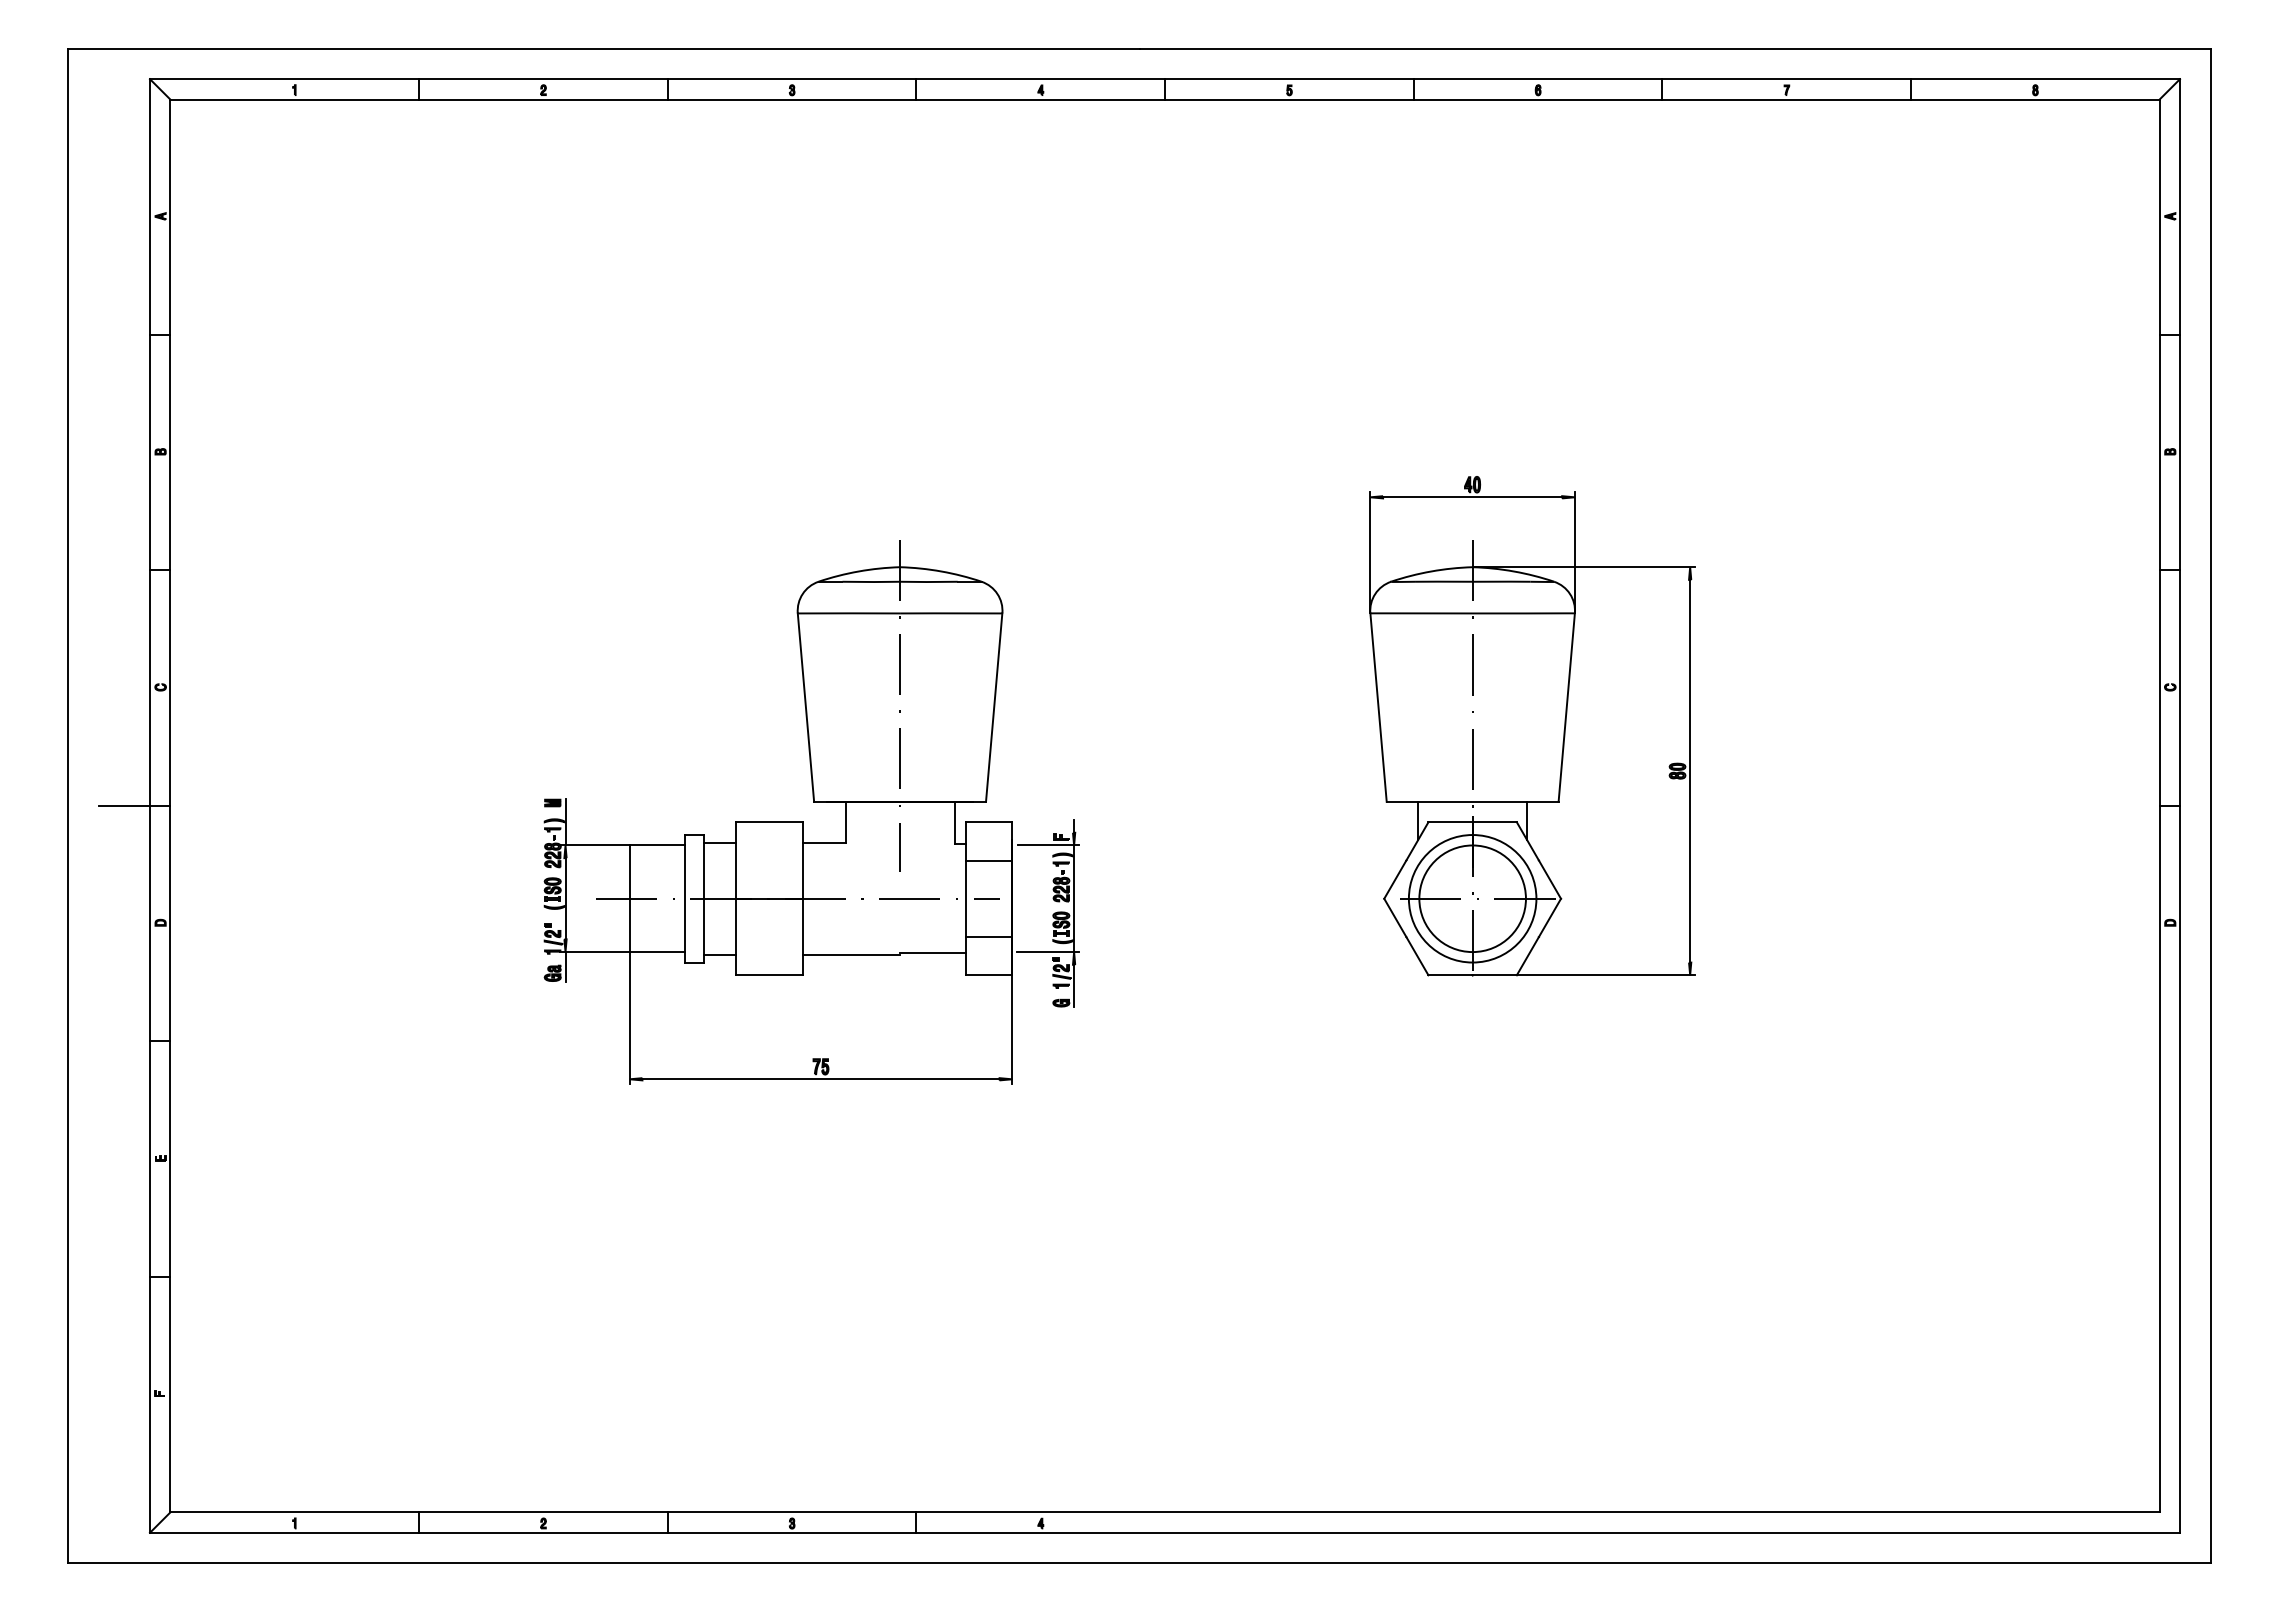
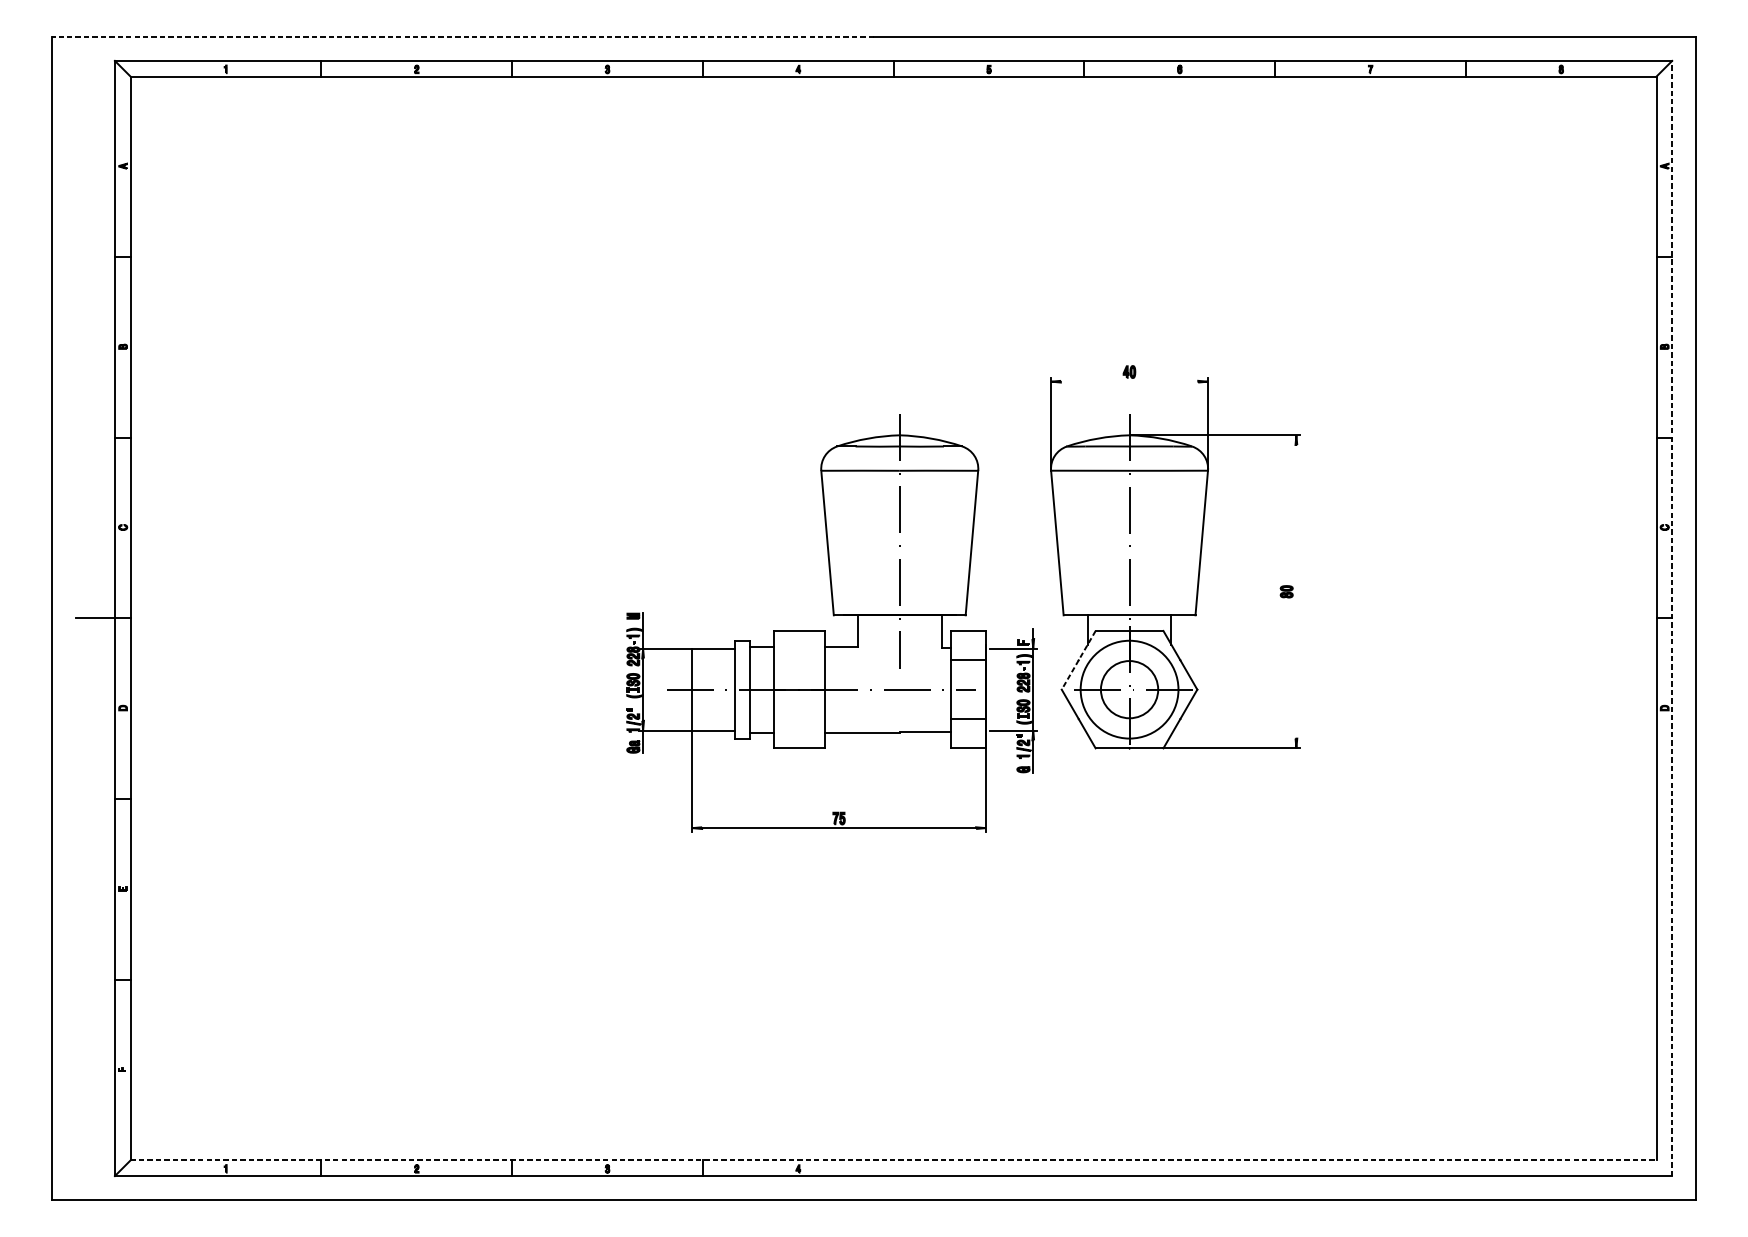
line: (603, 48) -> (462, 37), solid -> dashed
line: (1472, 497) -> (1129, 381), removed
line: (1690, 770) -> (1296, 591), removed
part: (813, 802) -> (833, 615), moved
line: (2180, 806) -> (1672, 618), solid -> dashed
line: (1406, 860) -> (1078, 660), solid -> dashed
circle: (1472, 898) -> (1129, 689), size x0.7
line: (1165, 1512) -> (893, 1160), solid -> dashed

